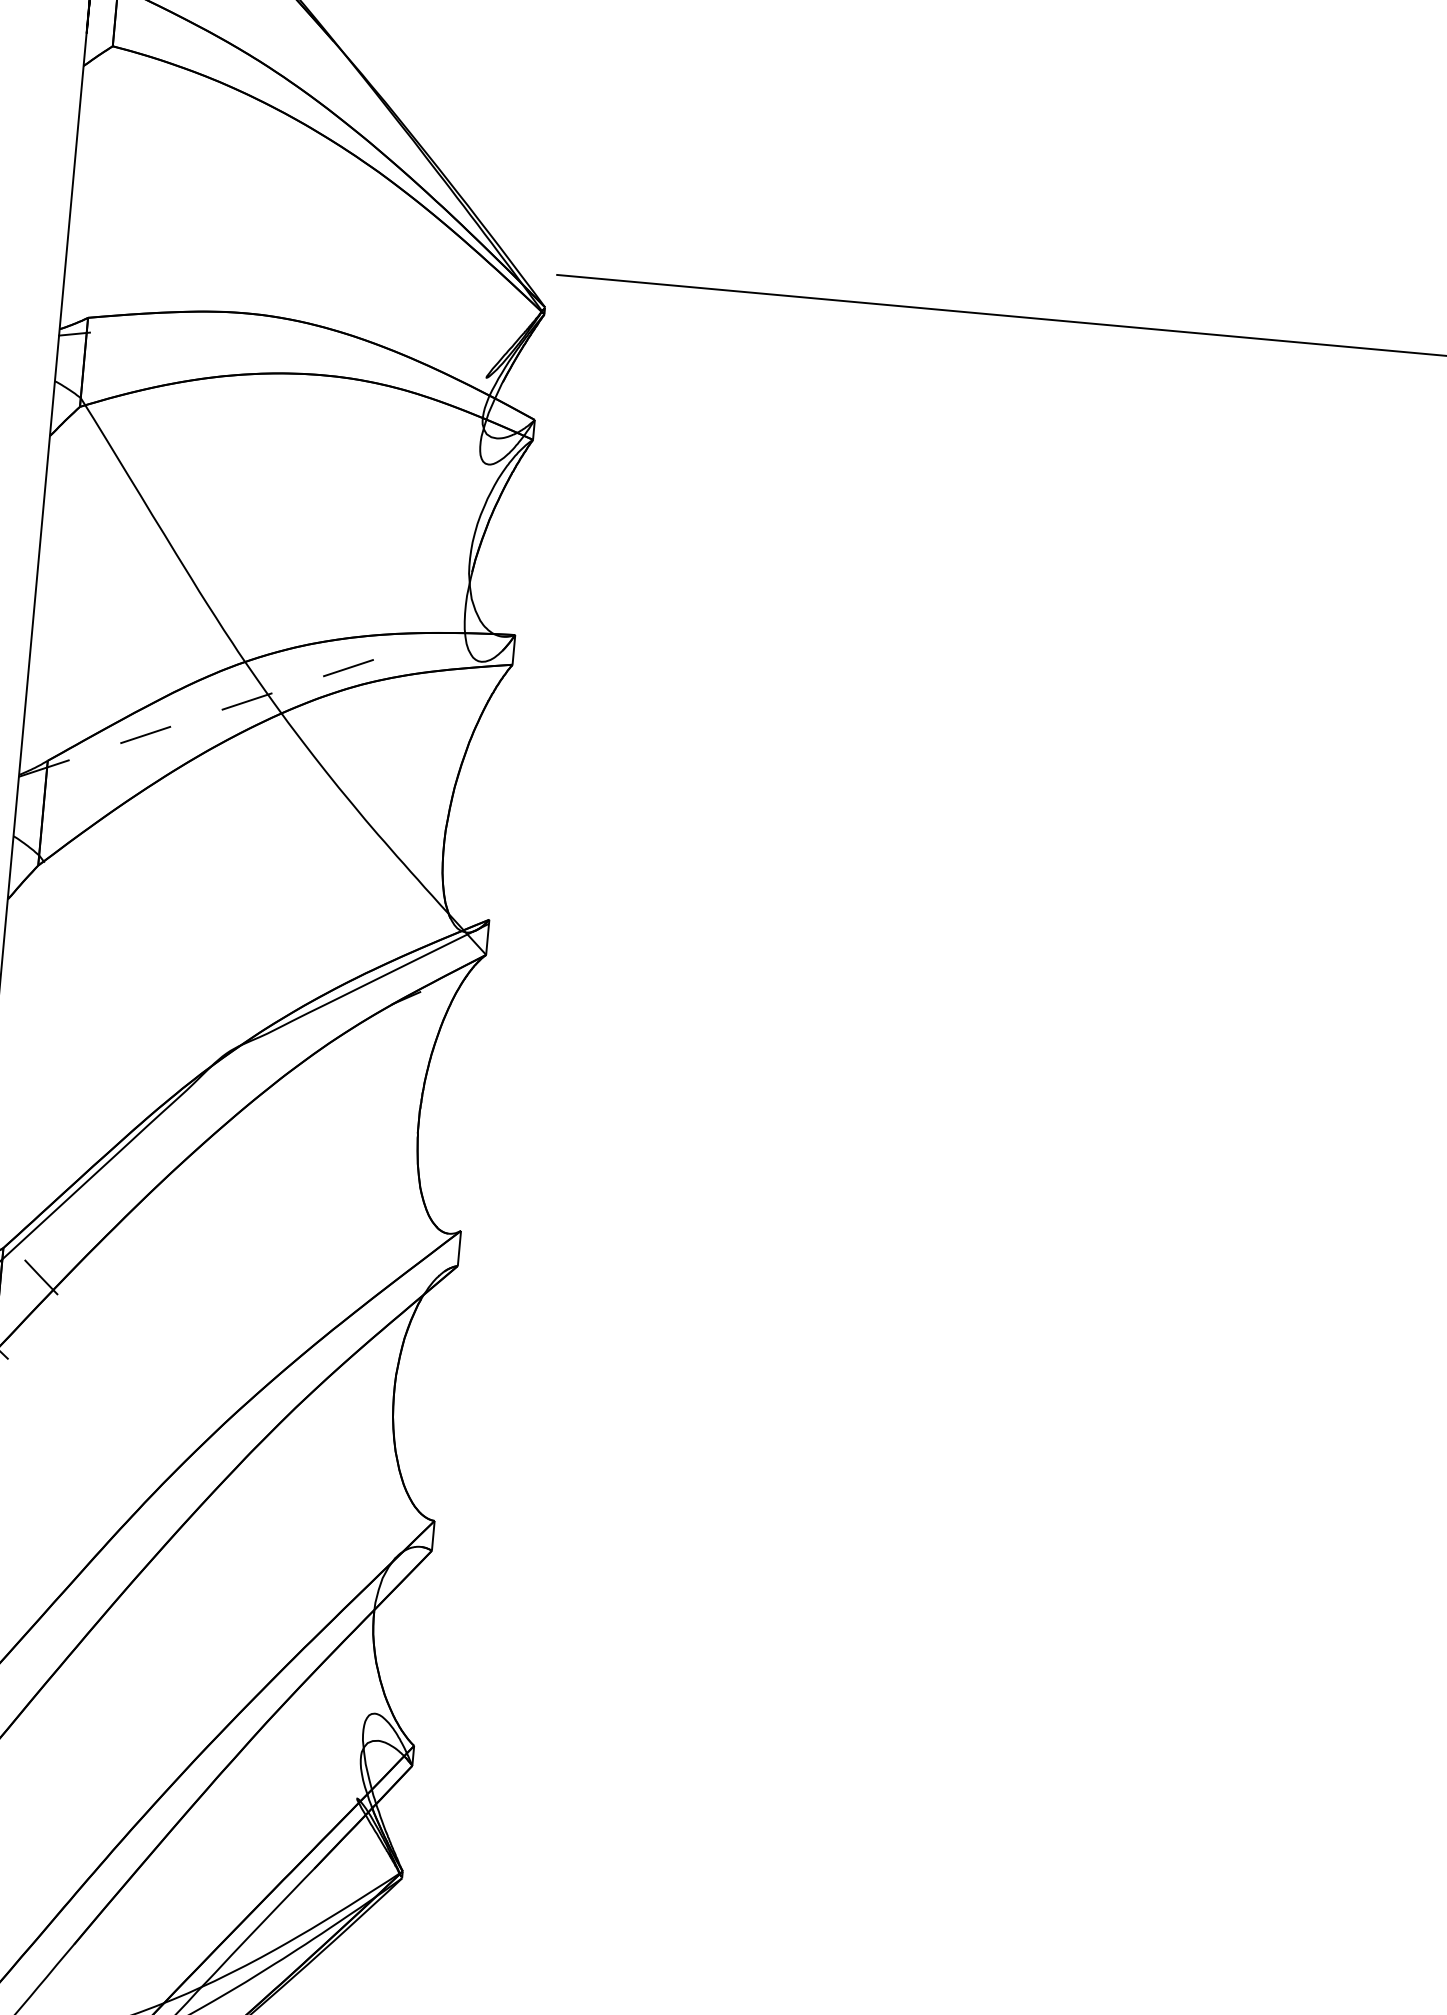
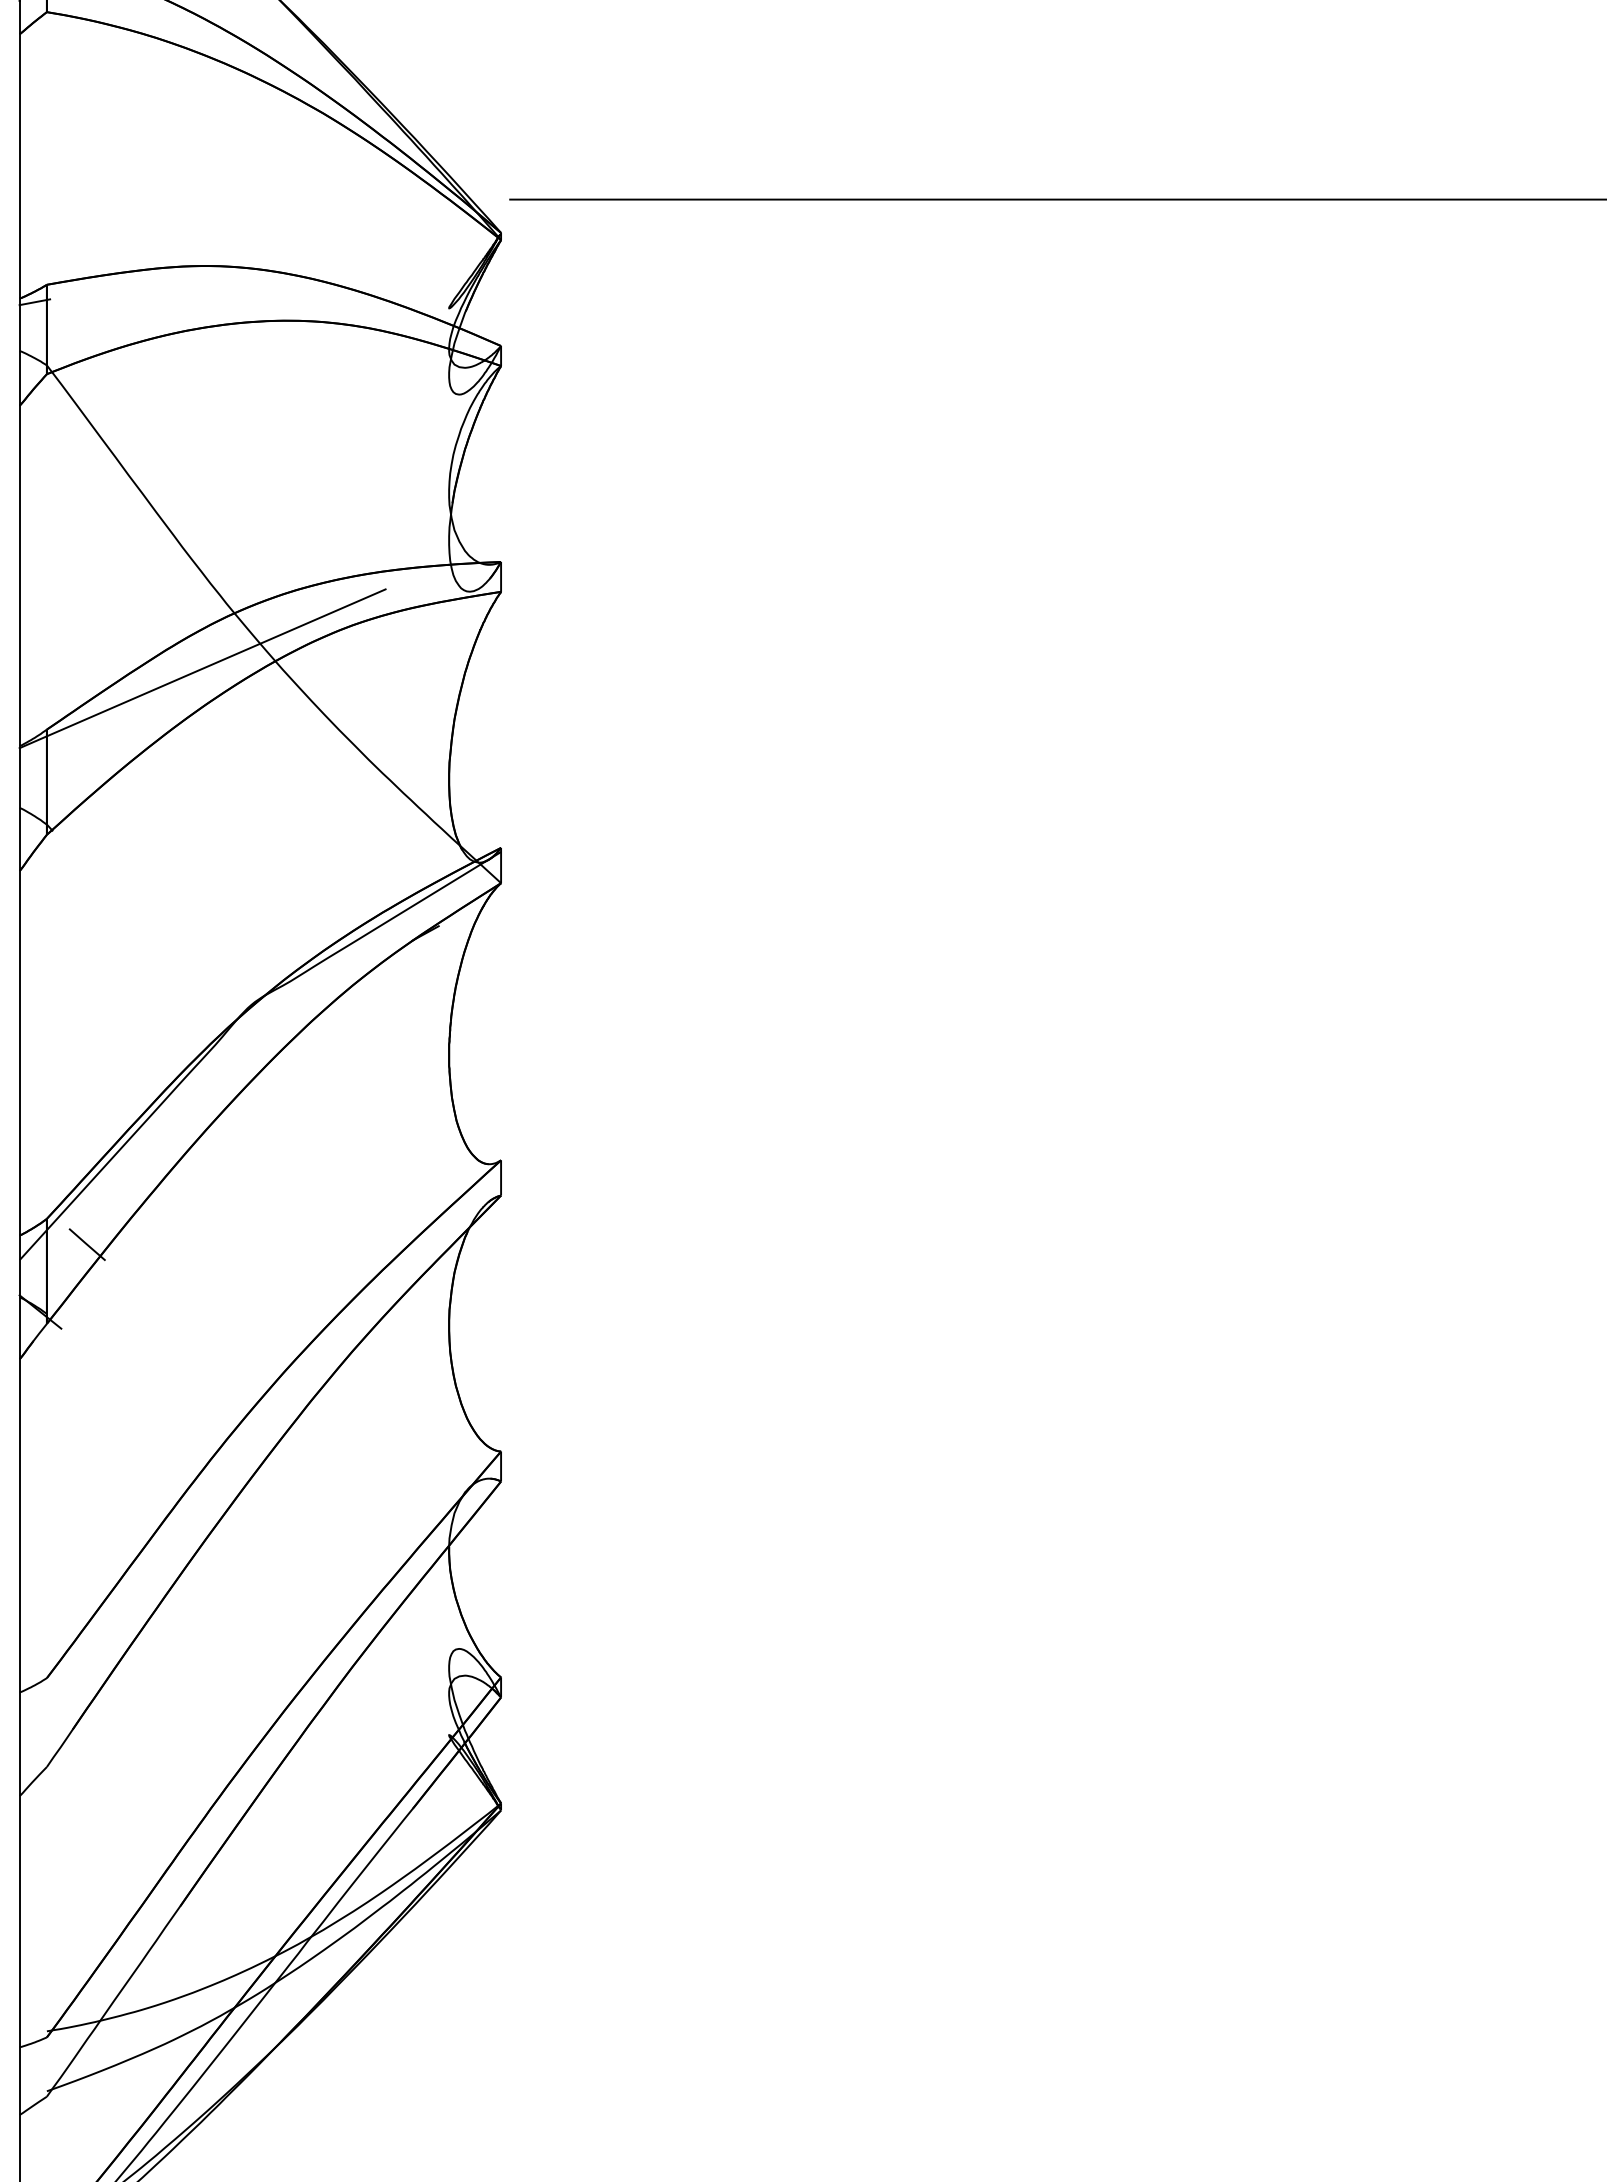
line: (209, 714) -> (203, 668), dashed -> solid

